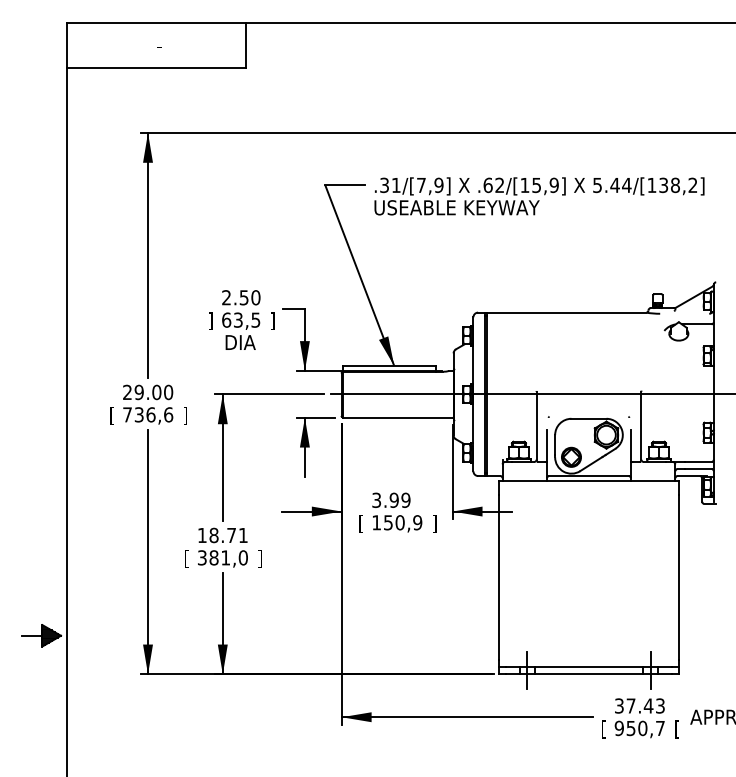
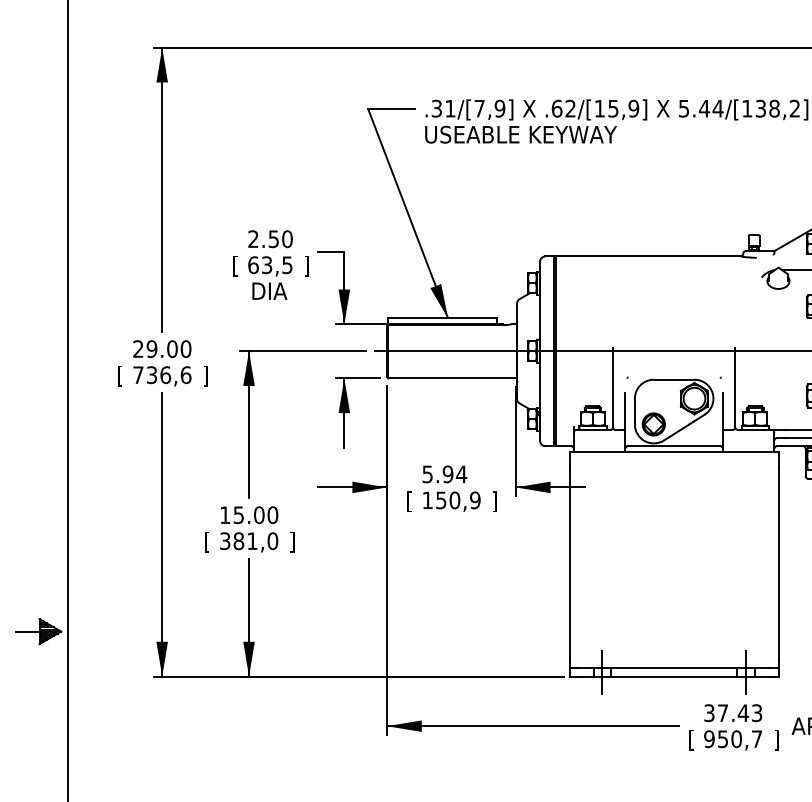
text: (210, 321) -> (234, 266), ] -> [
text: (391, 499) -> (444, 473), 3.99 -> 5.94
text: (228, 535) -> (255, 515), 18.71 -> 15.00
text: (676, 729) -> (775, 740), [ -> ]

